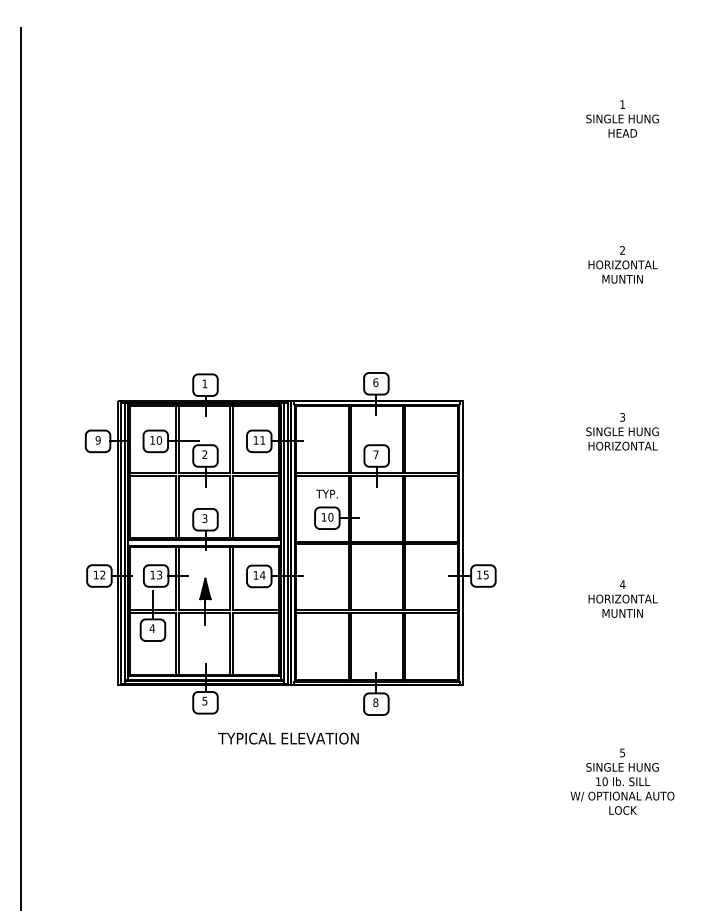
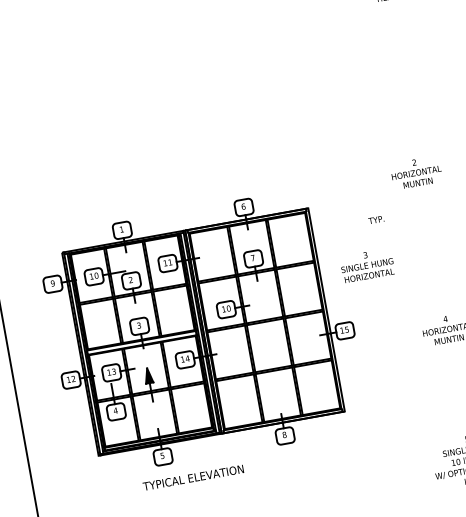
text: (622, 264) -> (416, 172), moved
text: (622, 431) -> (367, 265), moved
text: (326, 493) -> (375, 219), moved
text: (288, 738) -> (193, 477), moved

